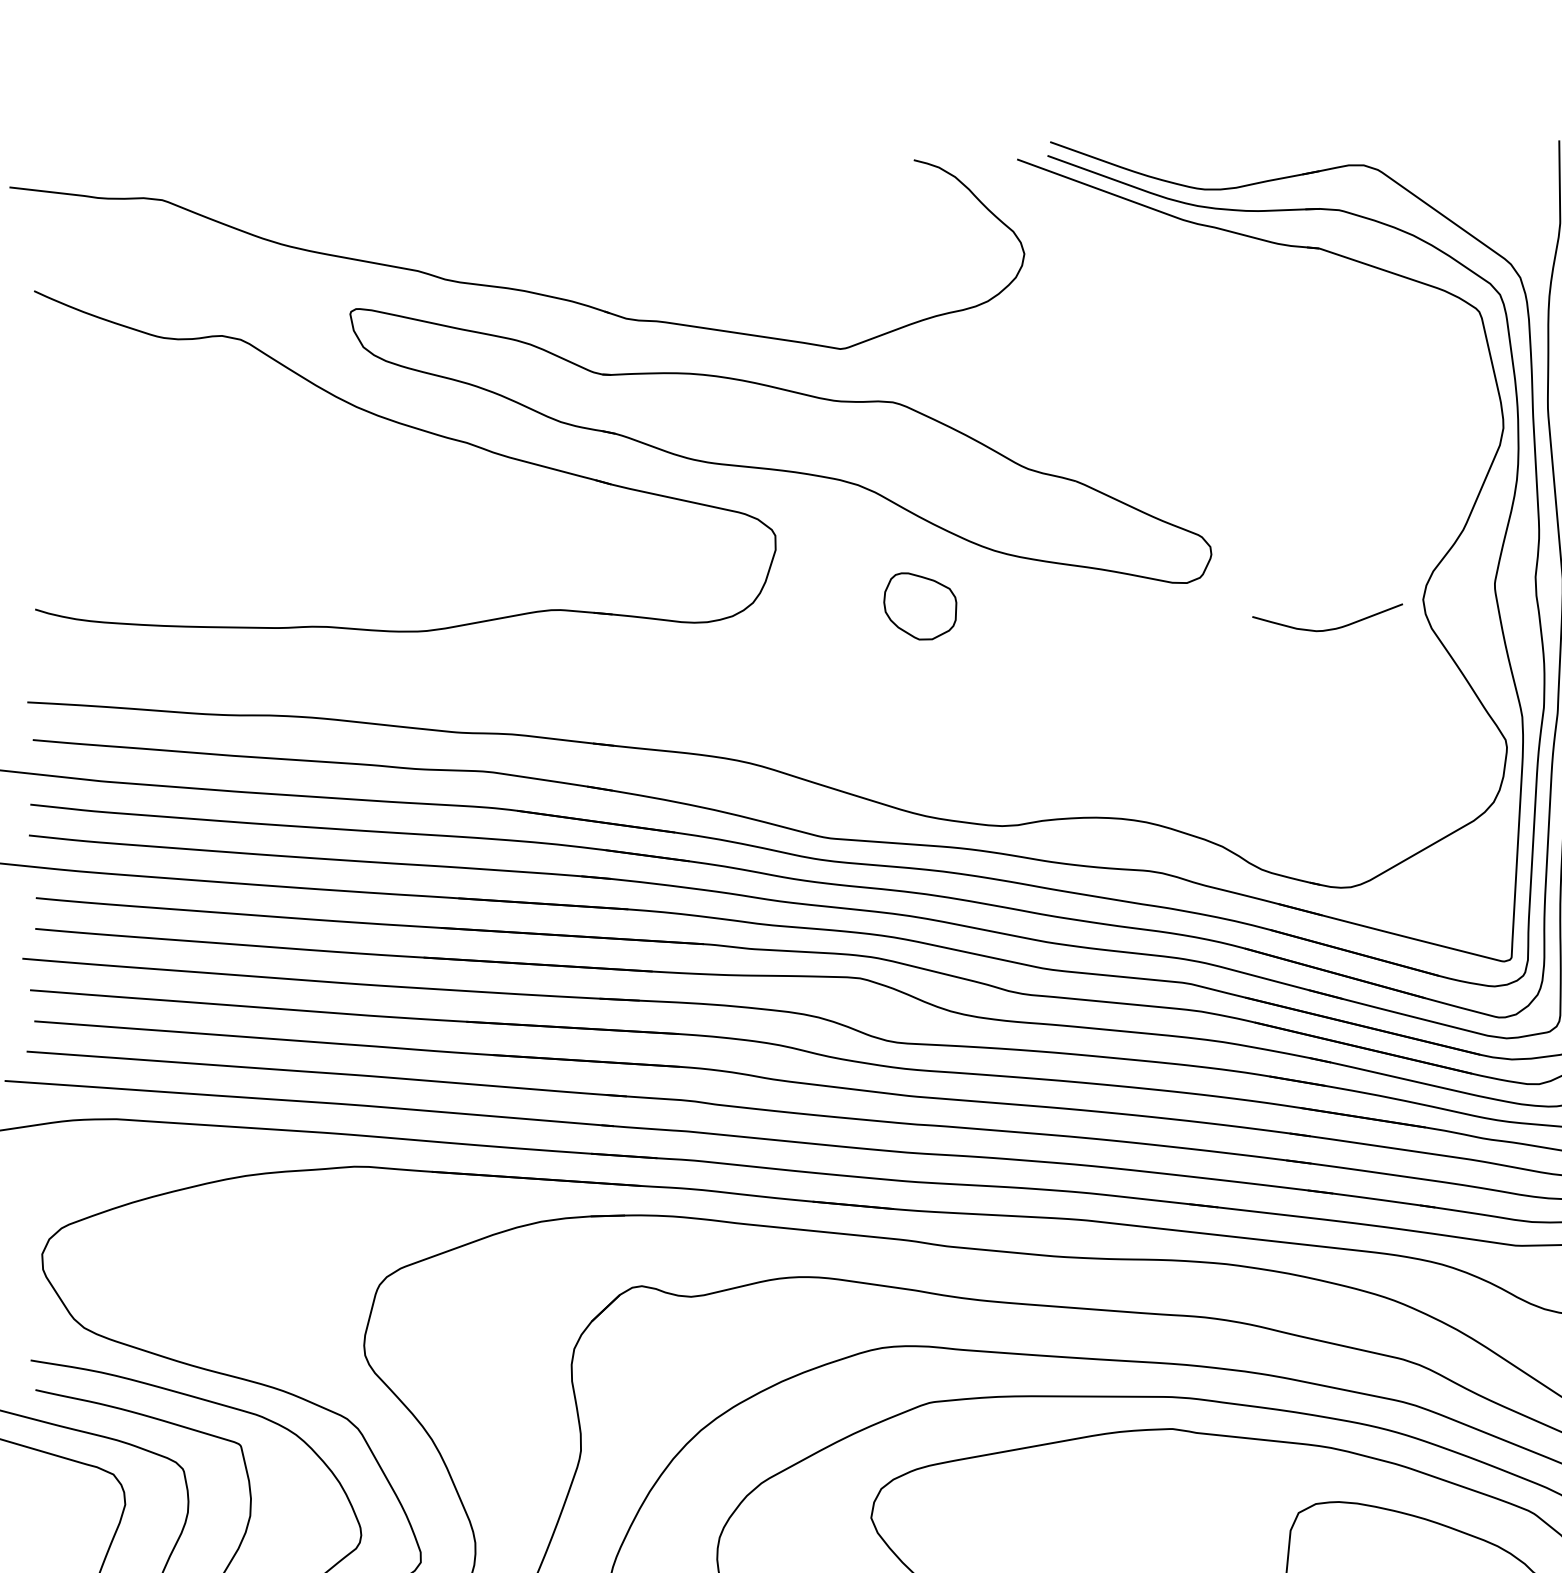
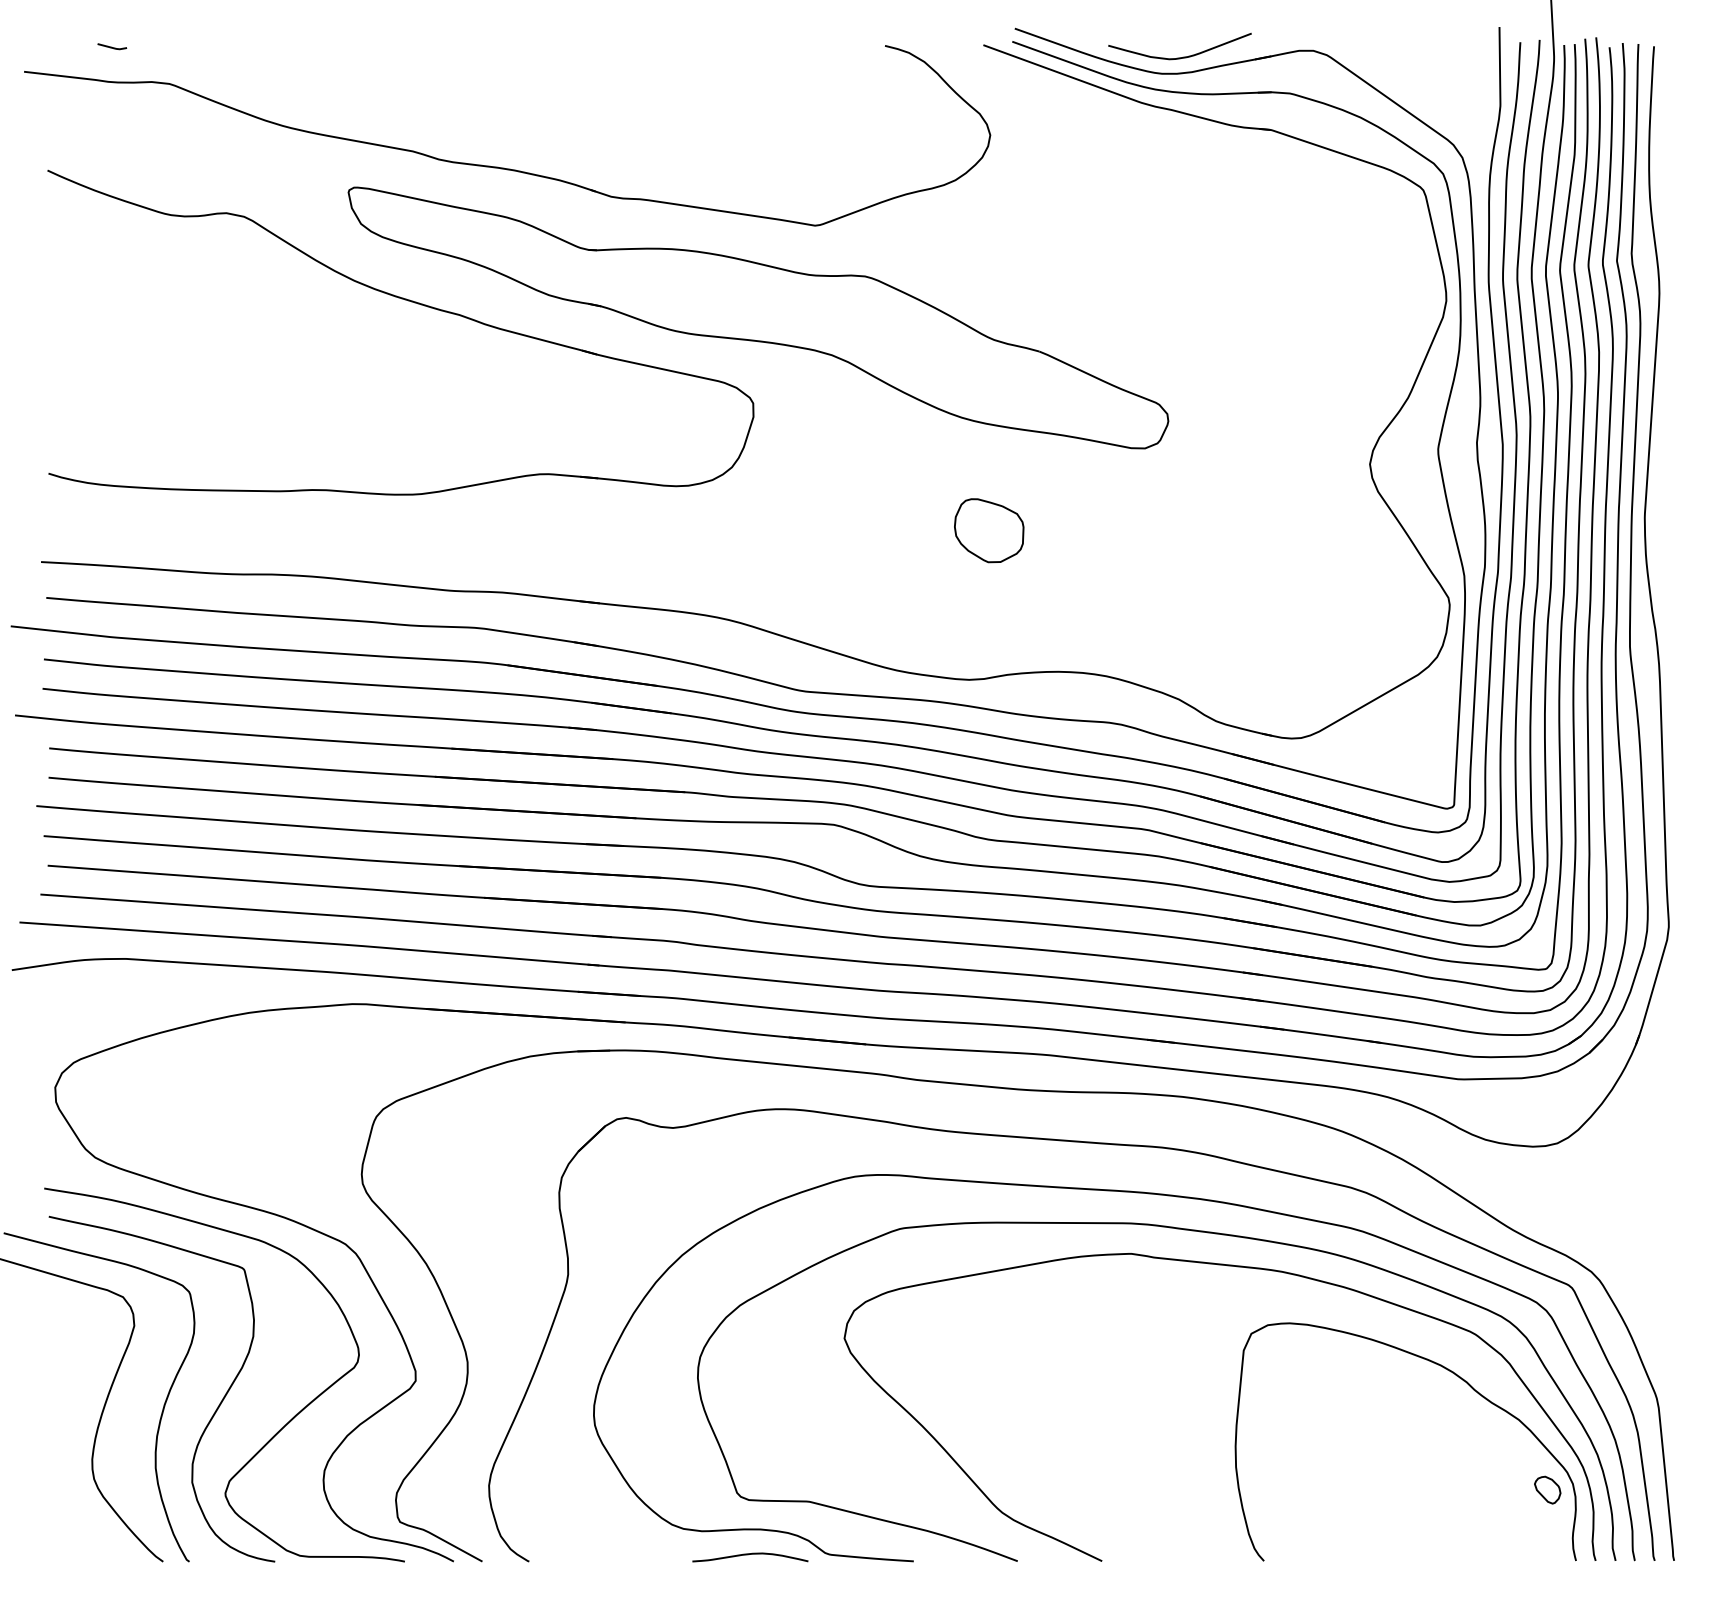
line: (101, 160) -> (111, 46), added
part: (920, 606) -> (989, 530), moved
curve: (1331, 628) -> (1183, 56), moved

